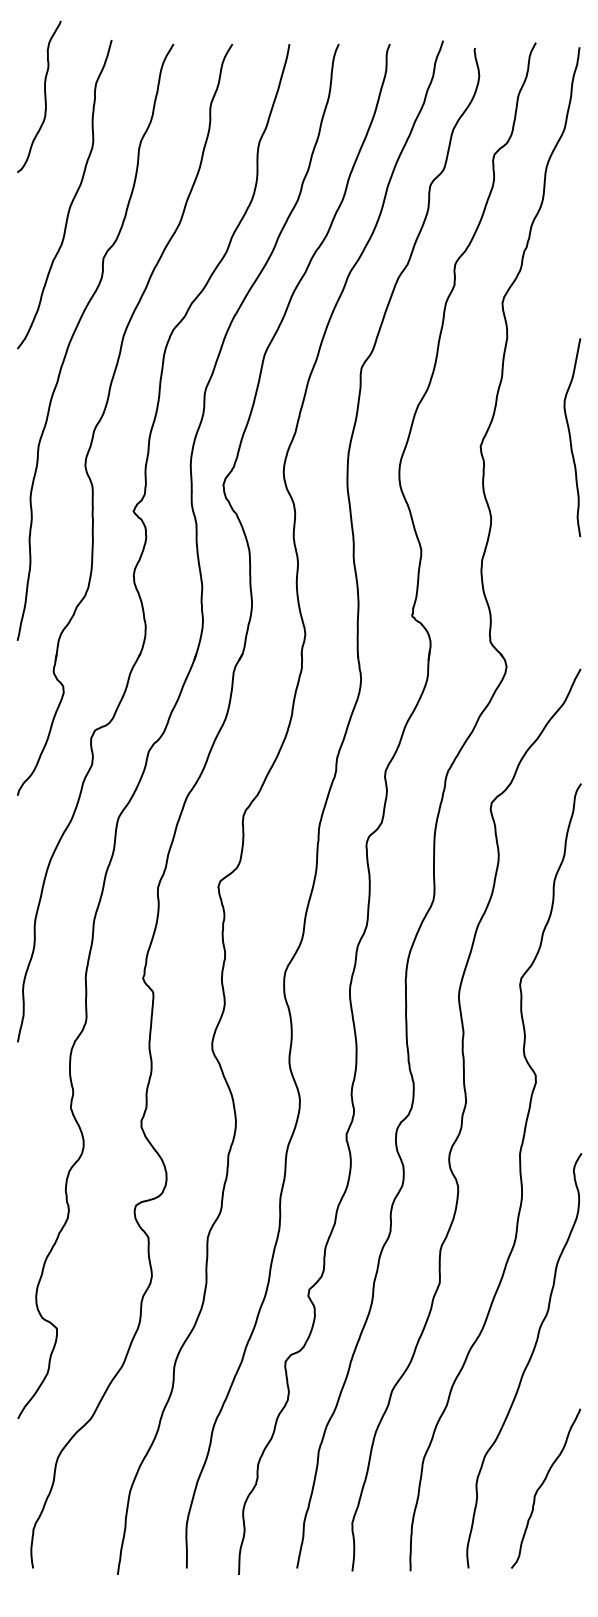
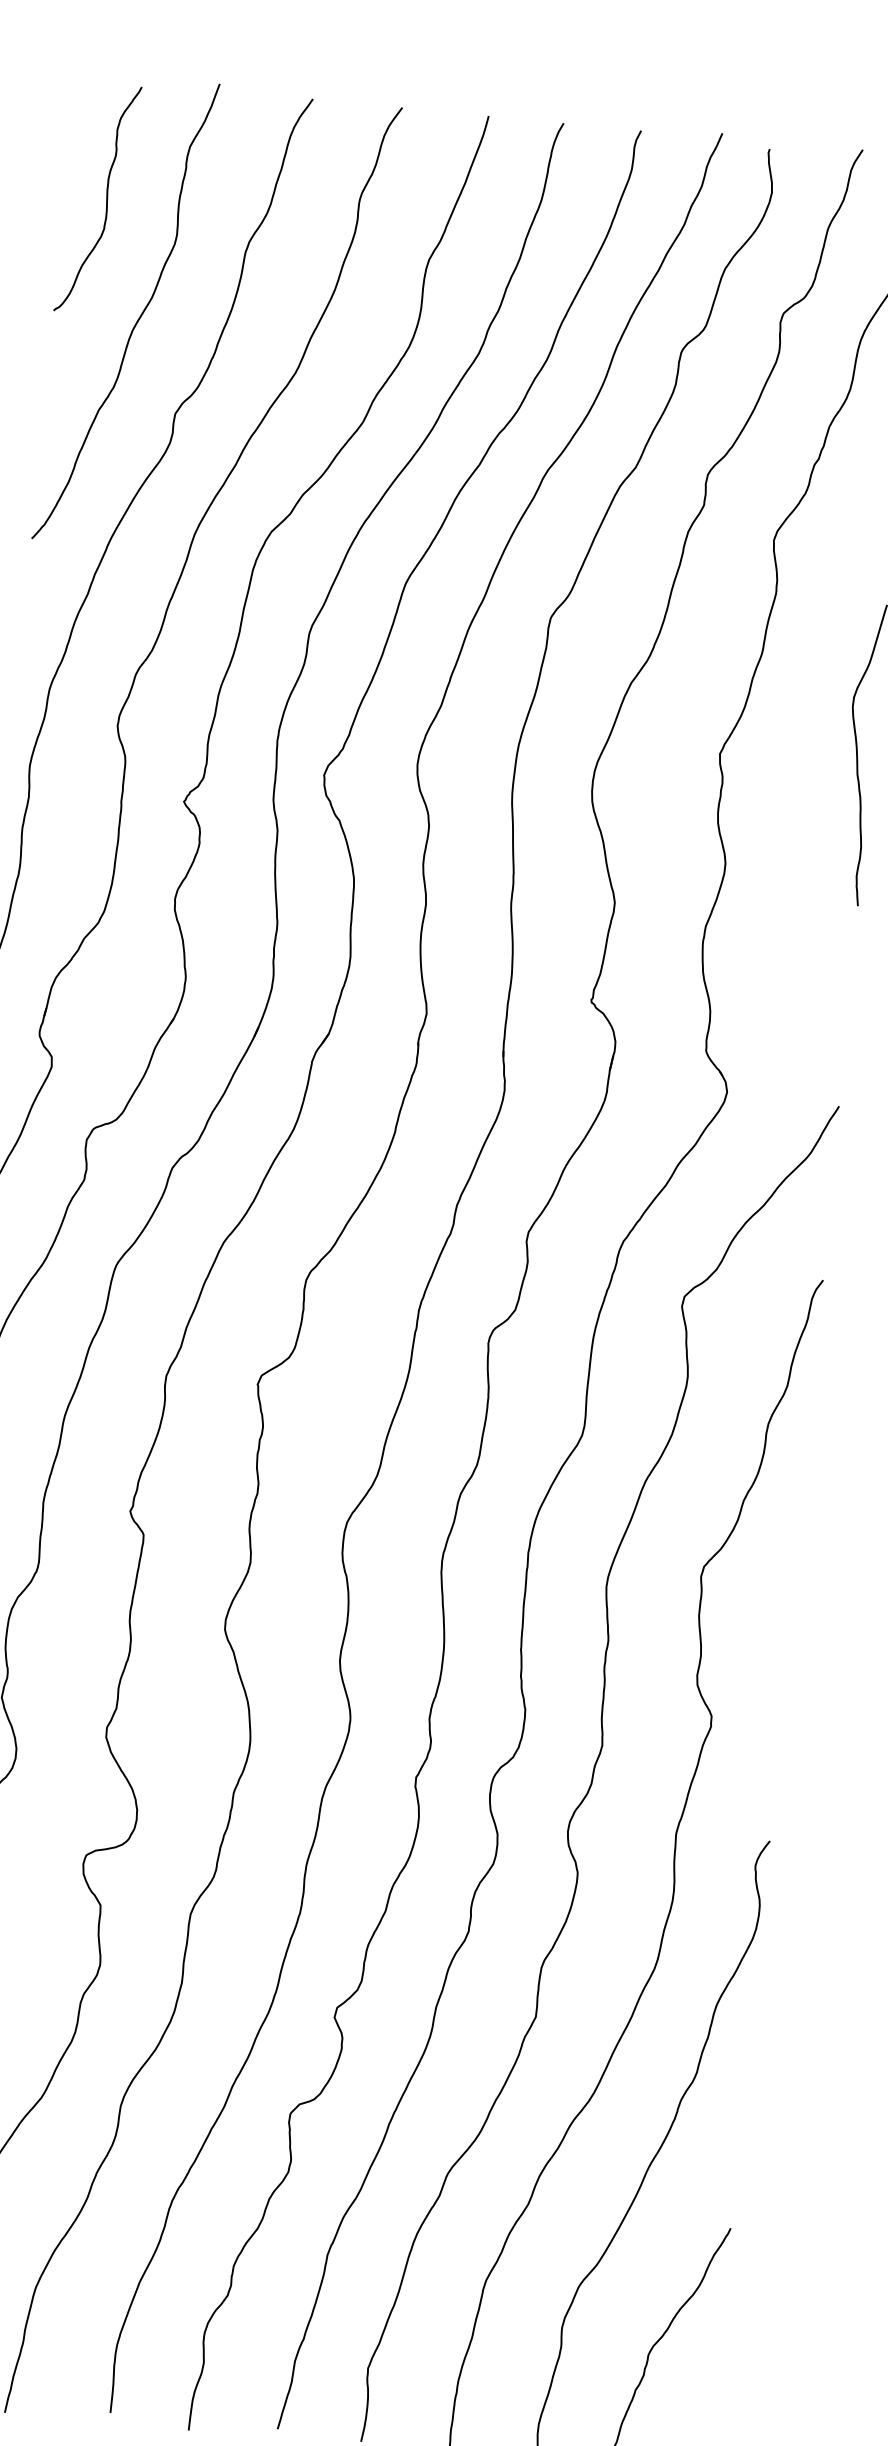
curve: (44, 96) -> (105, 199), moved

